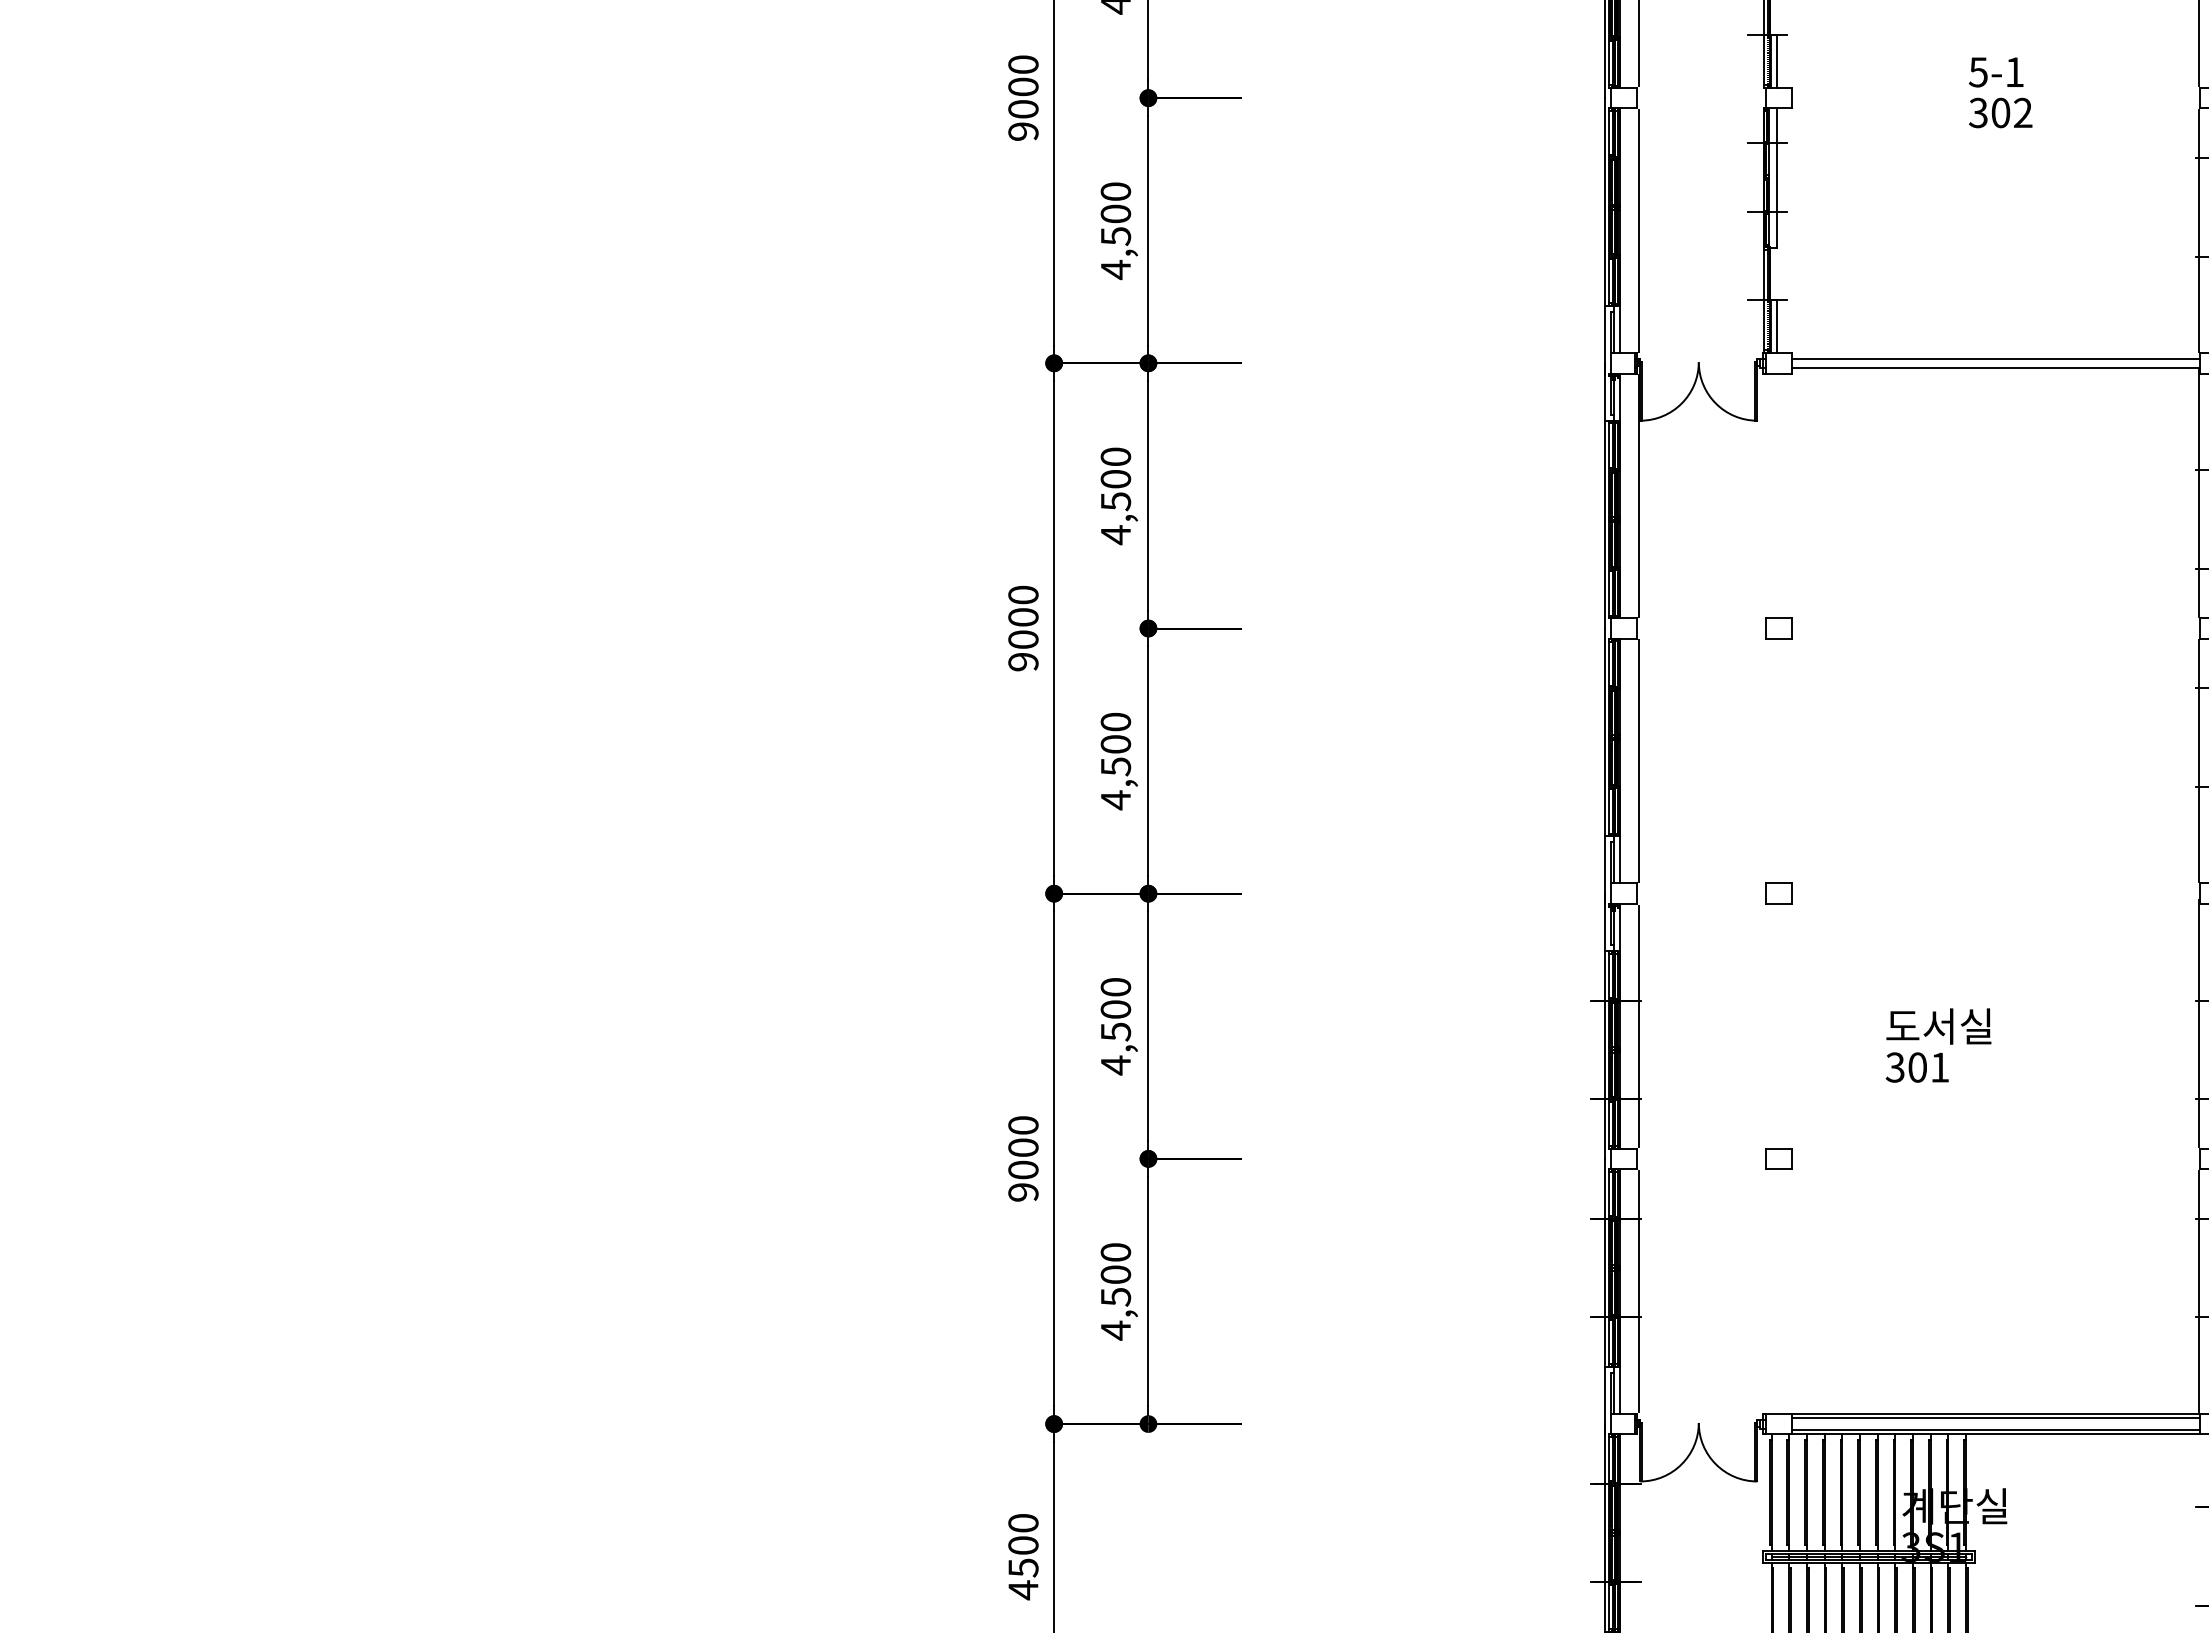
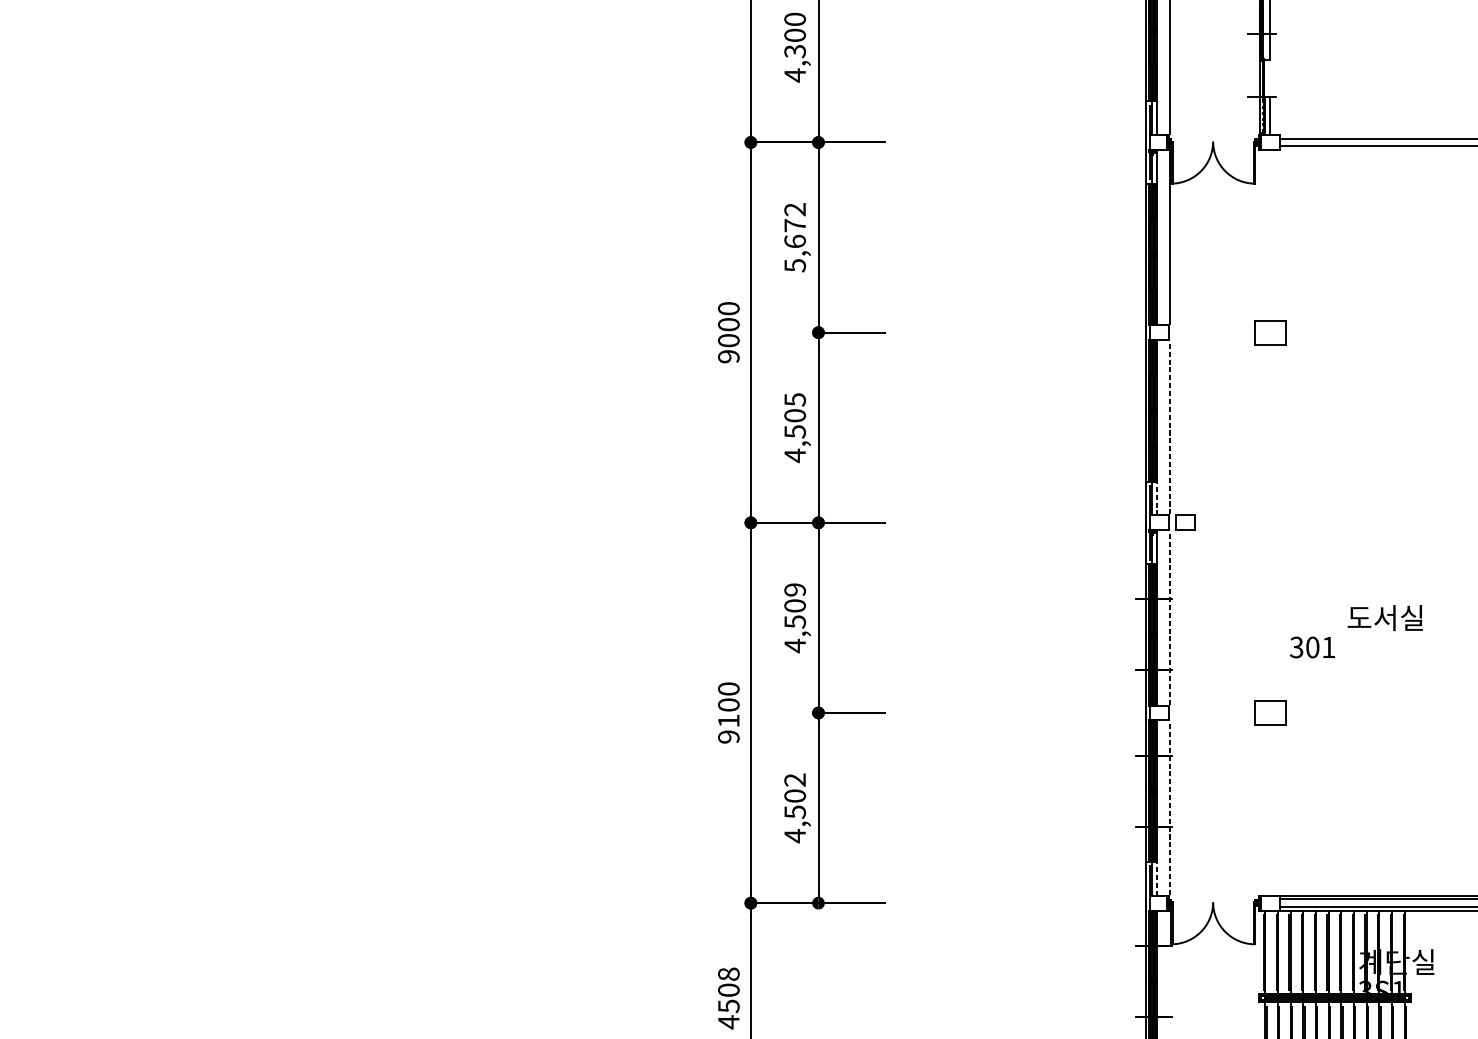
text: (1115, 235) -> (794, 50), 4,500 -> 4,300
text: (1115, 496) -> (794, 237), 4,500 -> 5,672
part: (1778, 628) -> (1270, 332), size x1.6
text: (1115, 721) -> (794, 399), 4,500 -> 4,505
line: (1638, 761) -> (1169, 428), solid -> dashed
line: (1619, 859) -> (1156, 498), solid -> dashed
part: (1778, 893) -> (1185, 522), moved
text: (1115, 987) -> (794, 590), 4,500 -> 4,509
line: (1638, 1026) -> (1169, 618), solid -> dashed
text: (1916, 1067) -> (1311, 647), moved
part: (1778, 1158) -> (1270, 712), size x1.6
text: (1023, 1169) -> (728, 720), 9000 -> 9100
text: (1115, 1252) -> (794, 780), 4,500 -> 4,502
line: (1638, 1291) -> (1169, 808), solid -> dashed
line: (1619, 1390) -> (1156, 879), solid -> dashed
text: (1023, 1523) -> (728, 974), 4500 -> 4508

